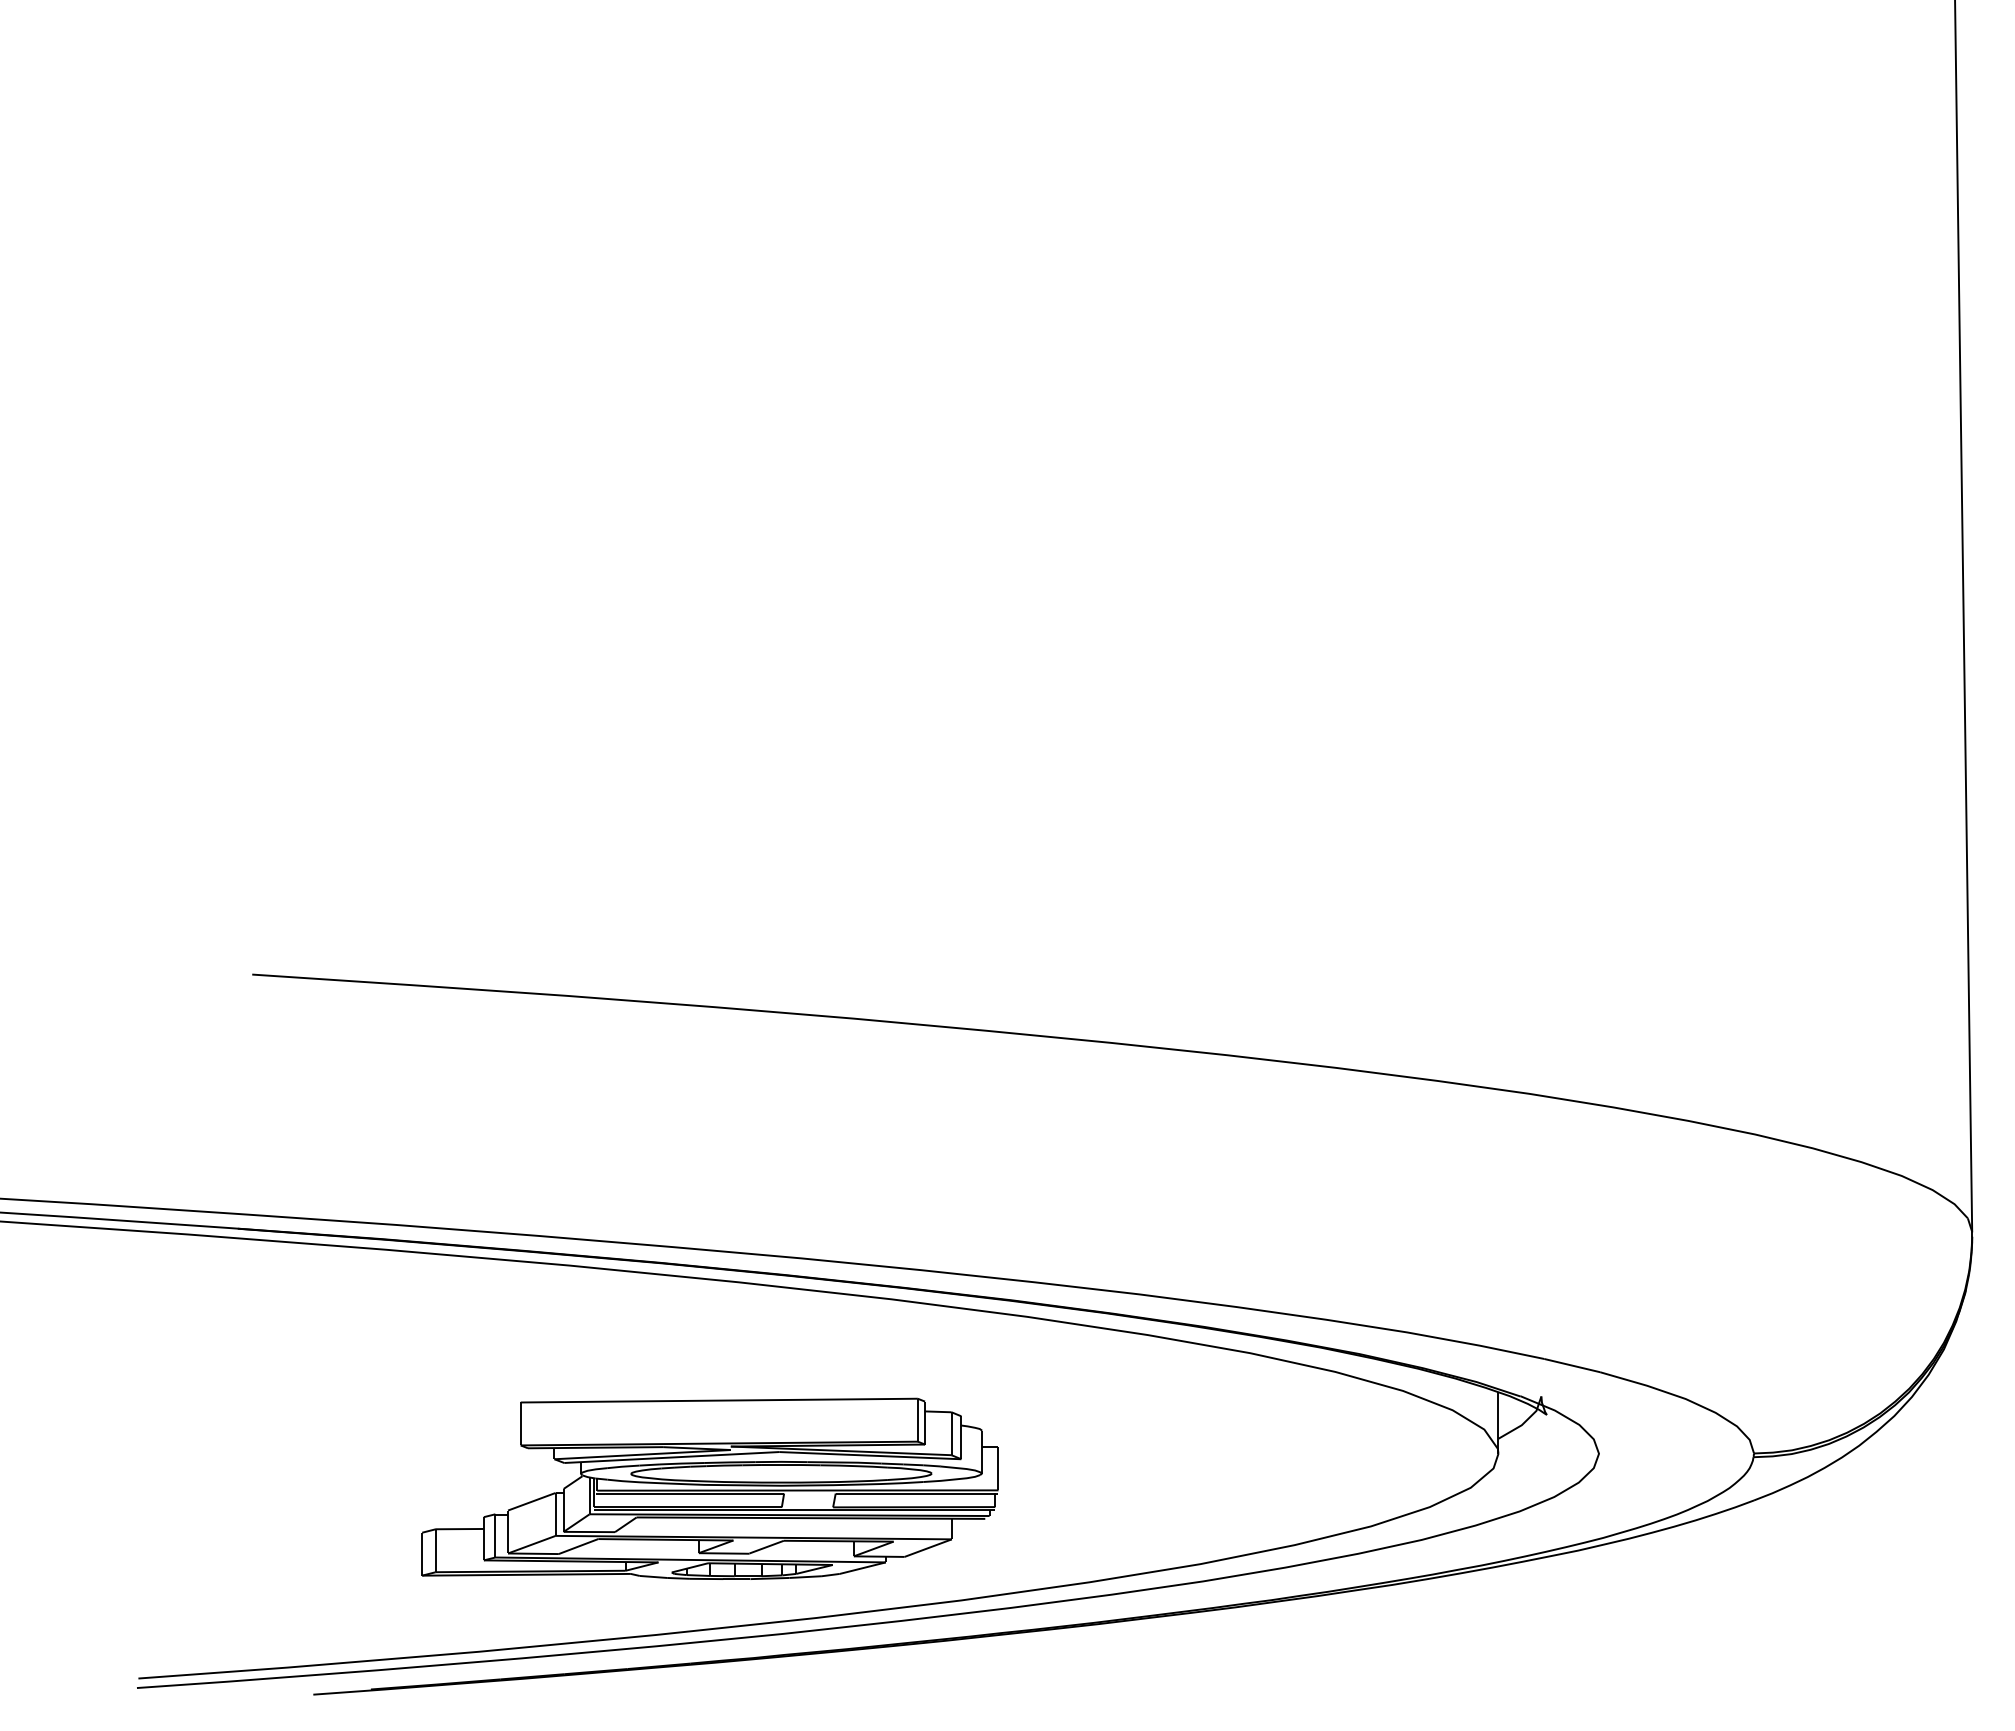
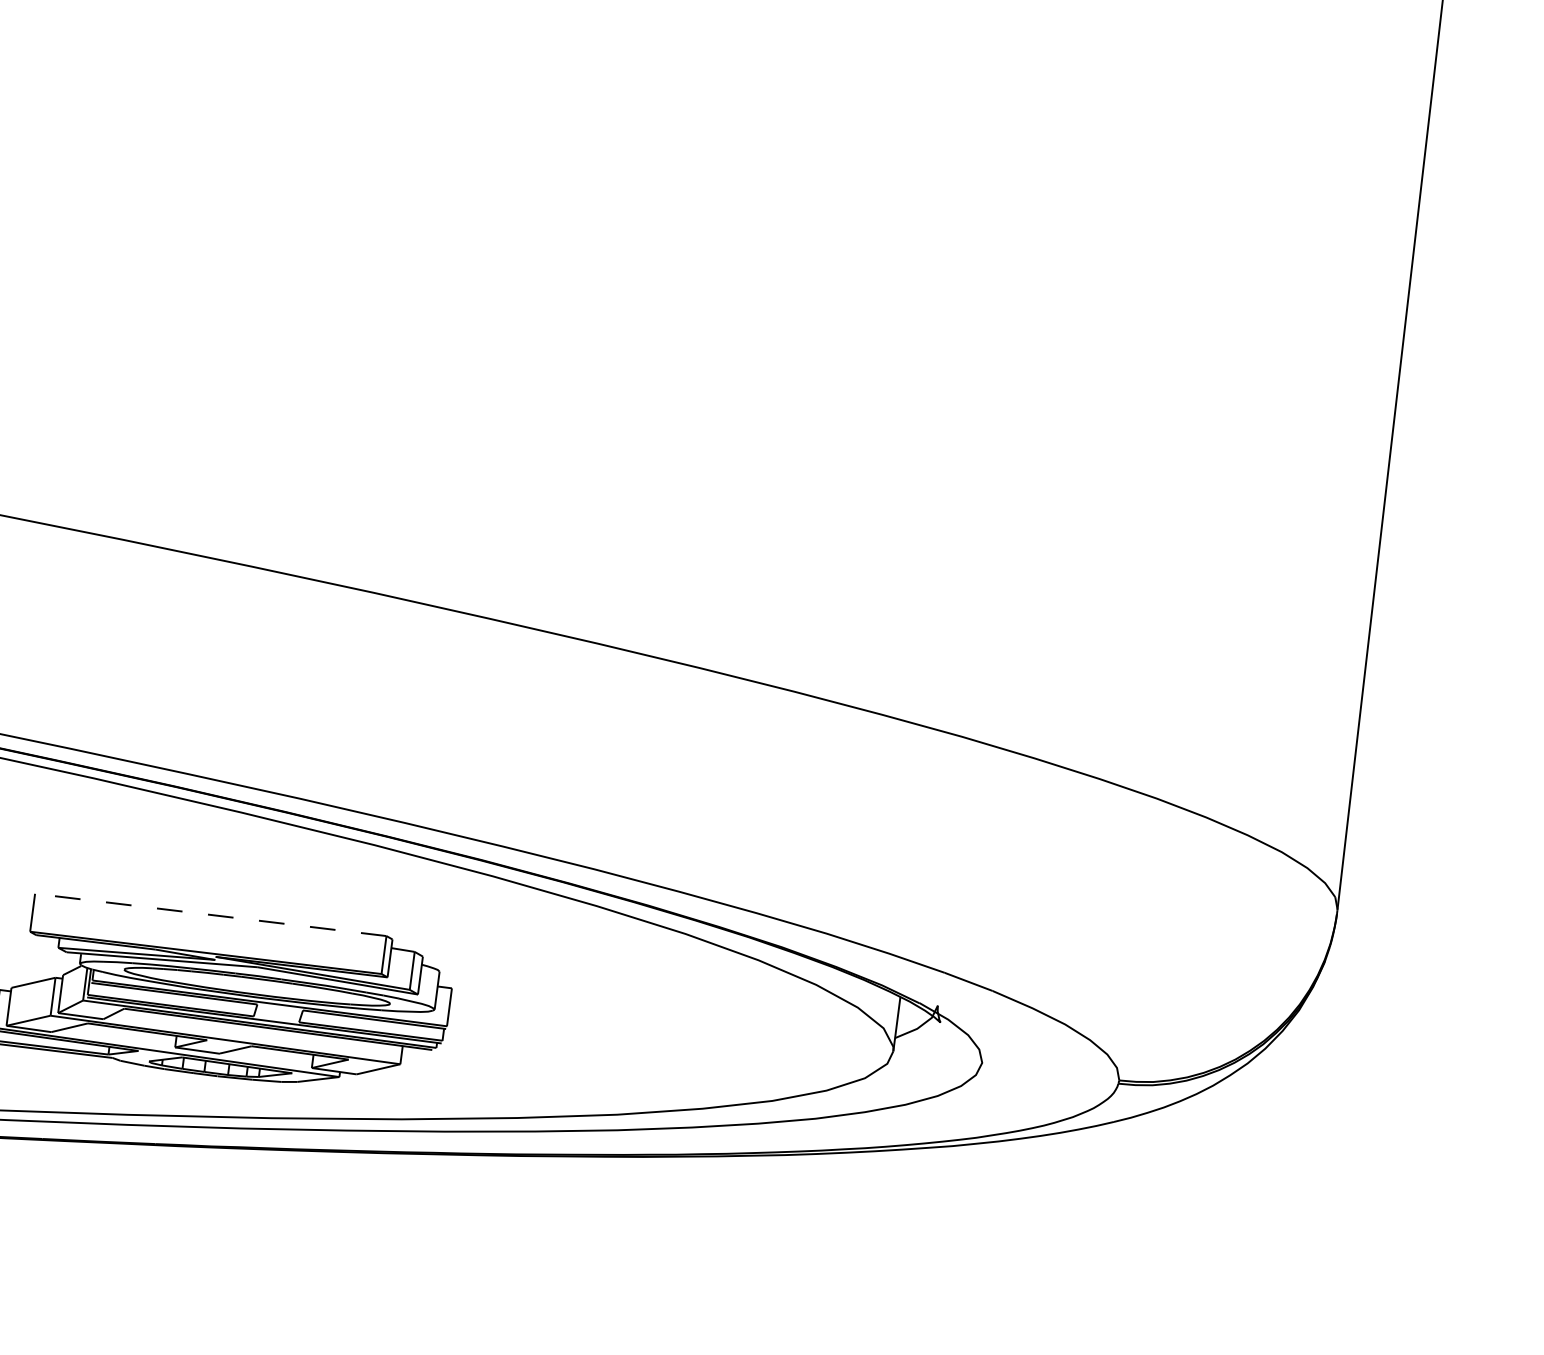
line: (719, 1400) -> (210, 914), solid -> dashed

